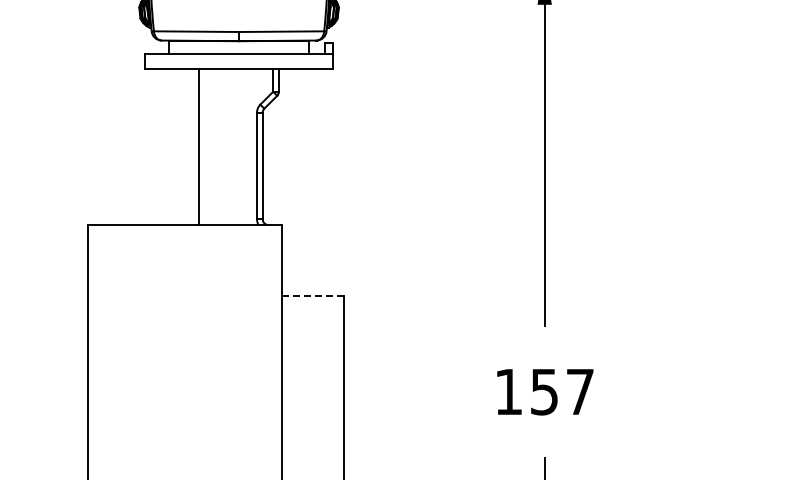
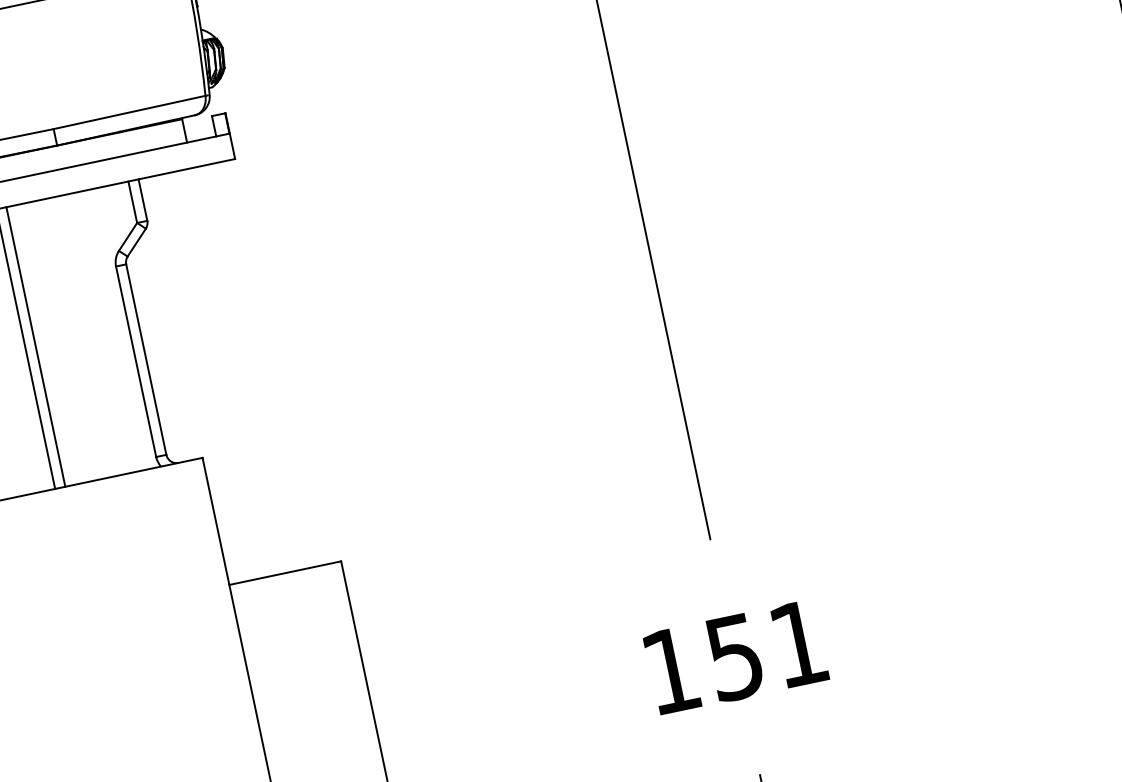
line: (204, 146) -> (34, 346), added
line: (313, 296) -> (286, 573), dashed -> solid
text: (580, 391) -> (799, 642), 157 -> 151

